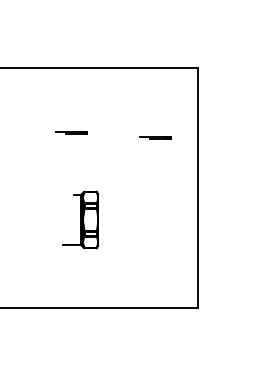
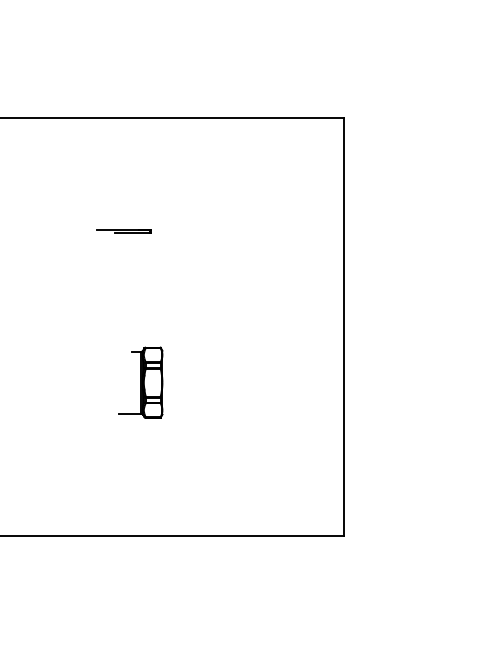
line: (155, 137) -> (270, 239), removed
part: (81, 219) -> (141, 381), size x0.71

